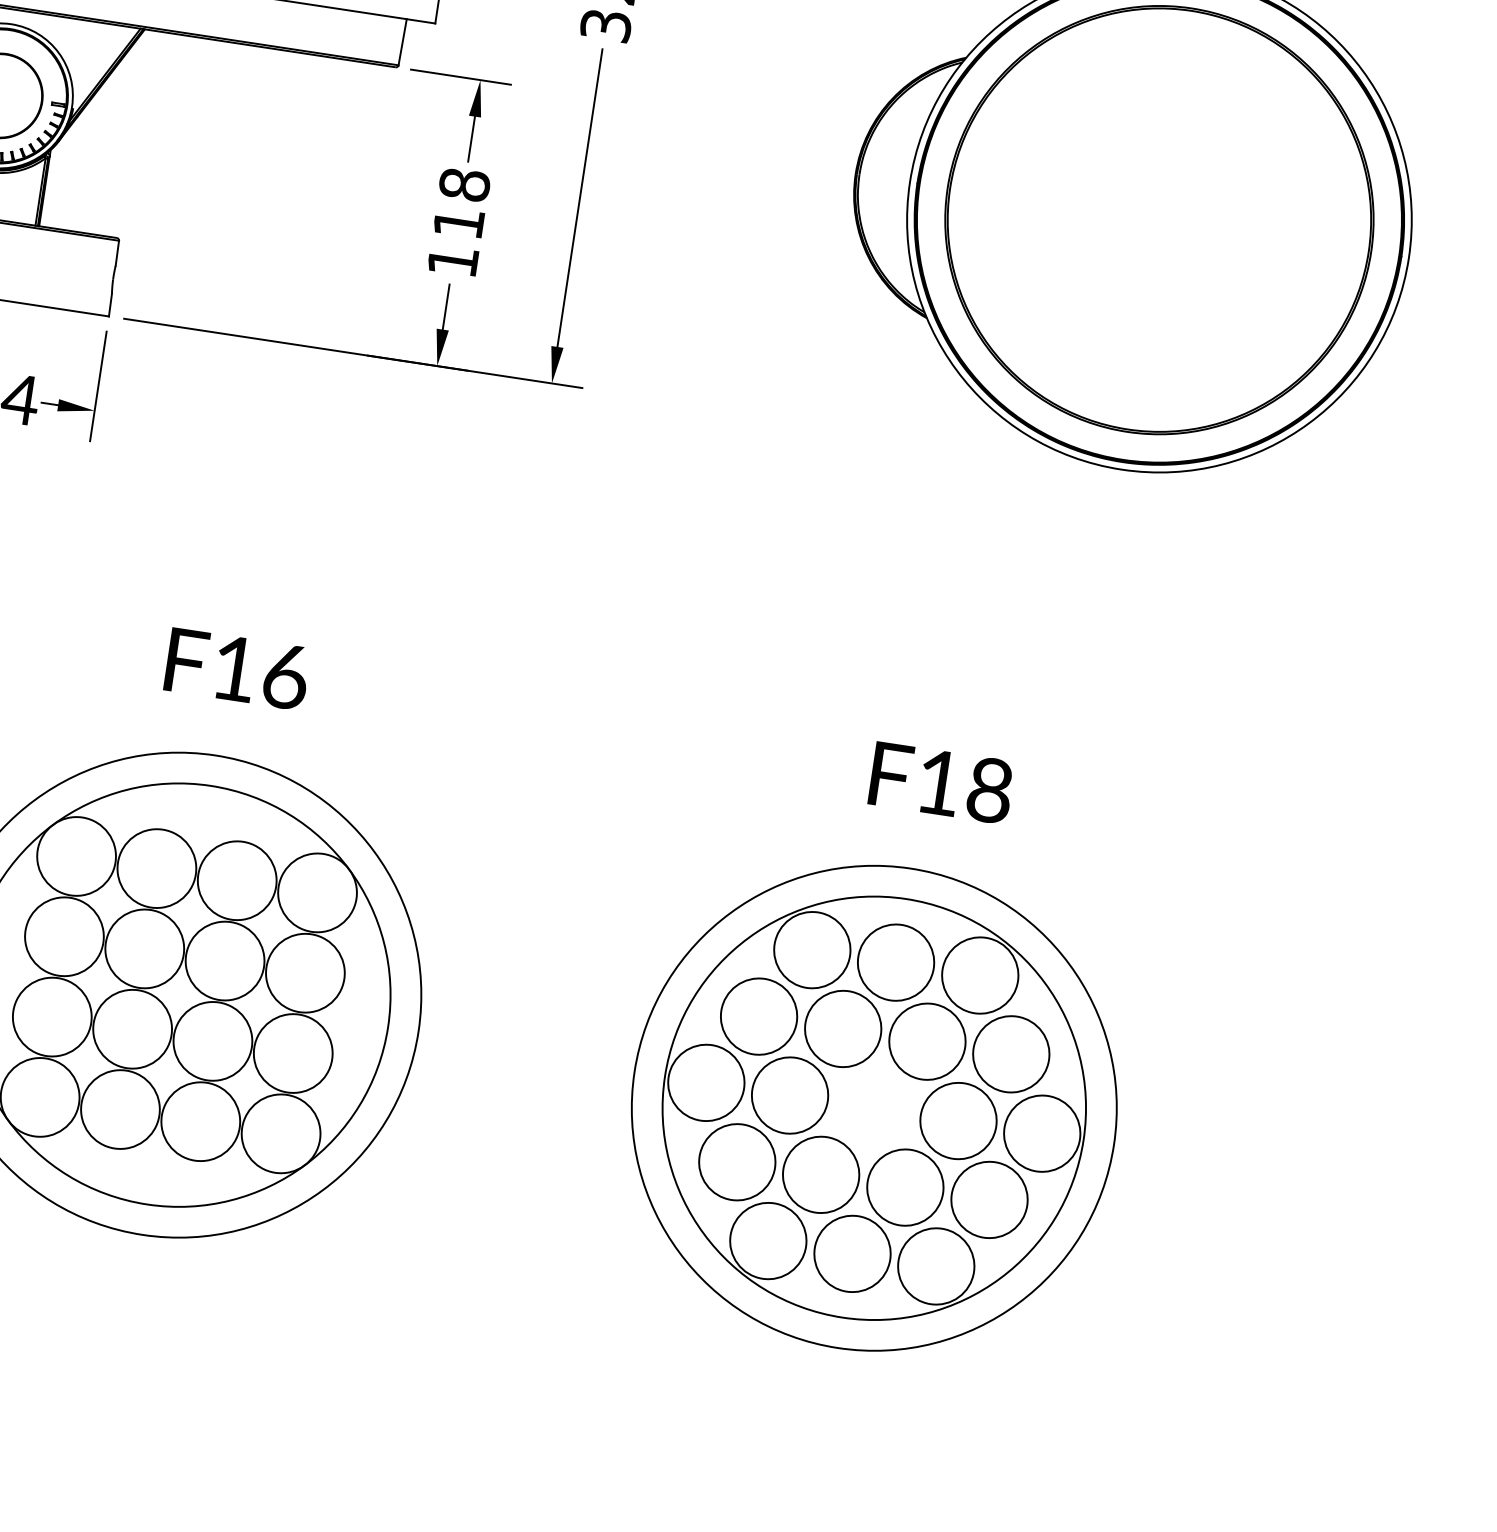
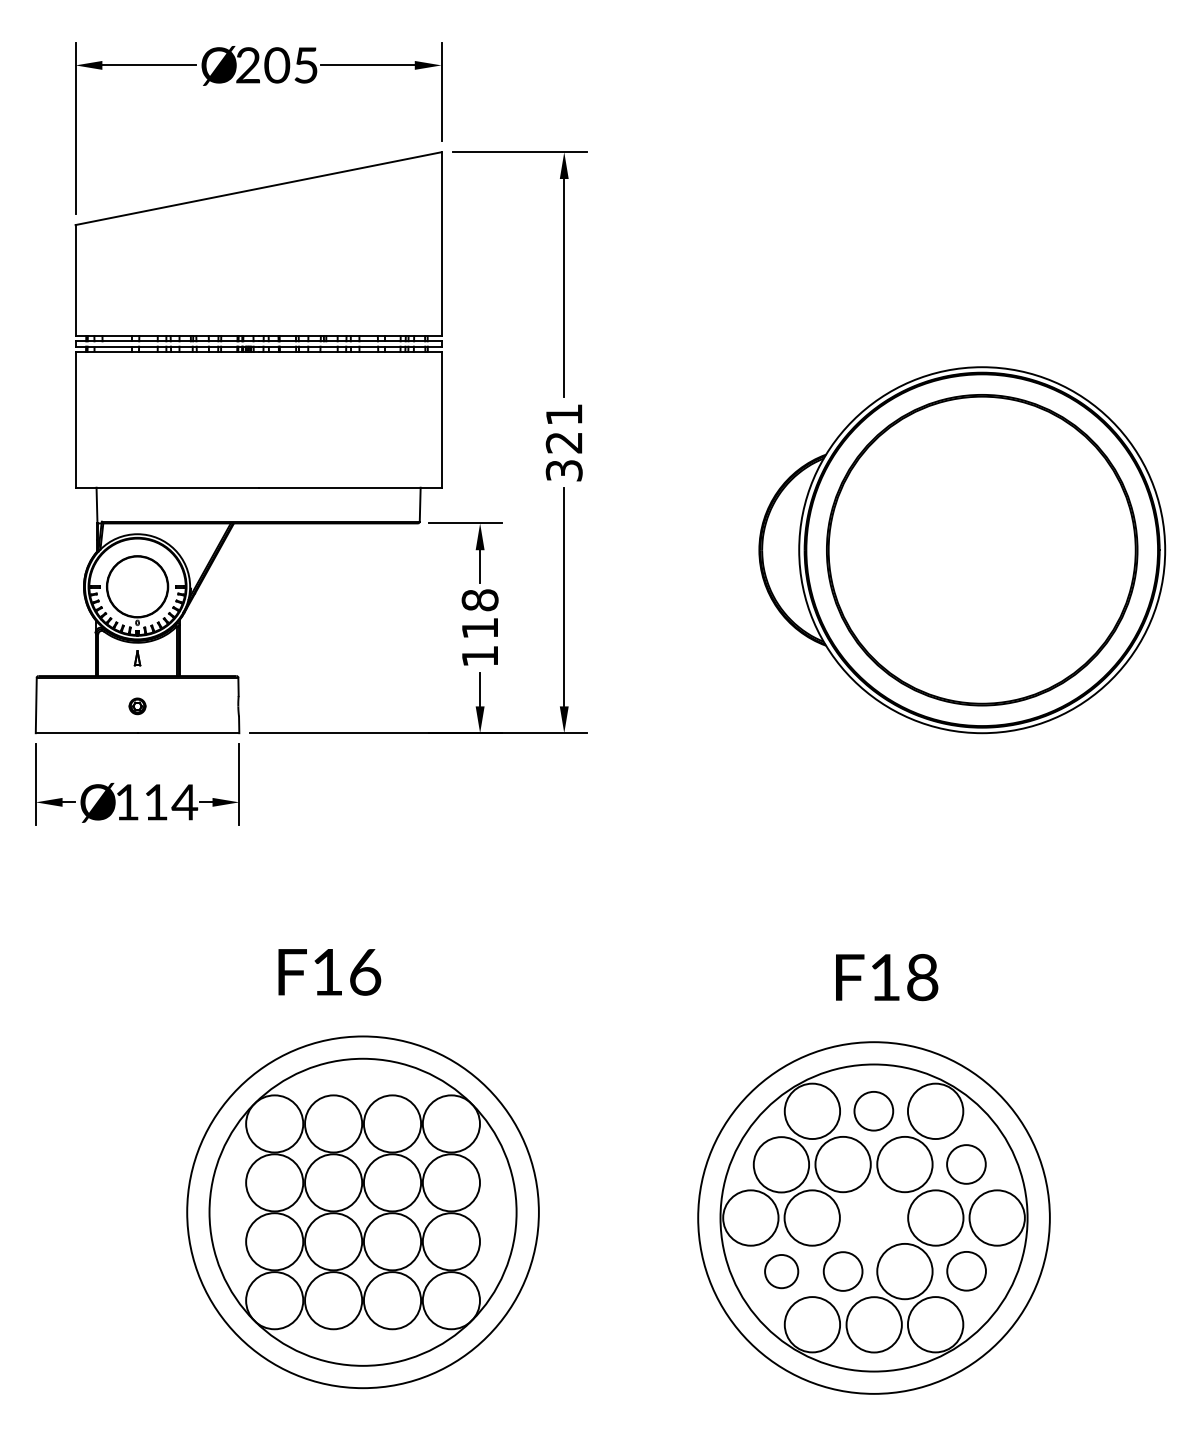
text: (237, 669) -> (329, 972), moved
circle: (895, 961) -> (873, 1110), size x0.7
circle: (1011, 1054) -> (966, 1164), size x0.7
circle: (737, 1162) -> (781, 1271), size x0.6
circle: (820, 1174) -> (842, 1271), size x0.7
circle: (989, 1198) -> (966, 1270), size x0.7

